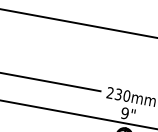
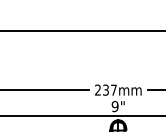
text: (126, 95) -> (113, 89), 230 -> 237

